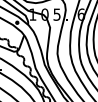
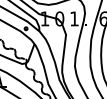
text: (56, 14) -> (73, 18), 5 -> 1

